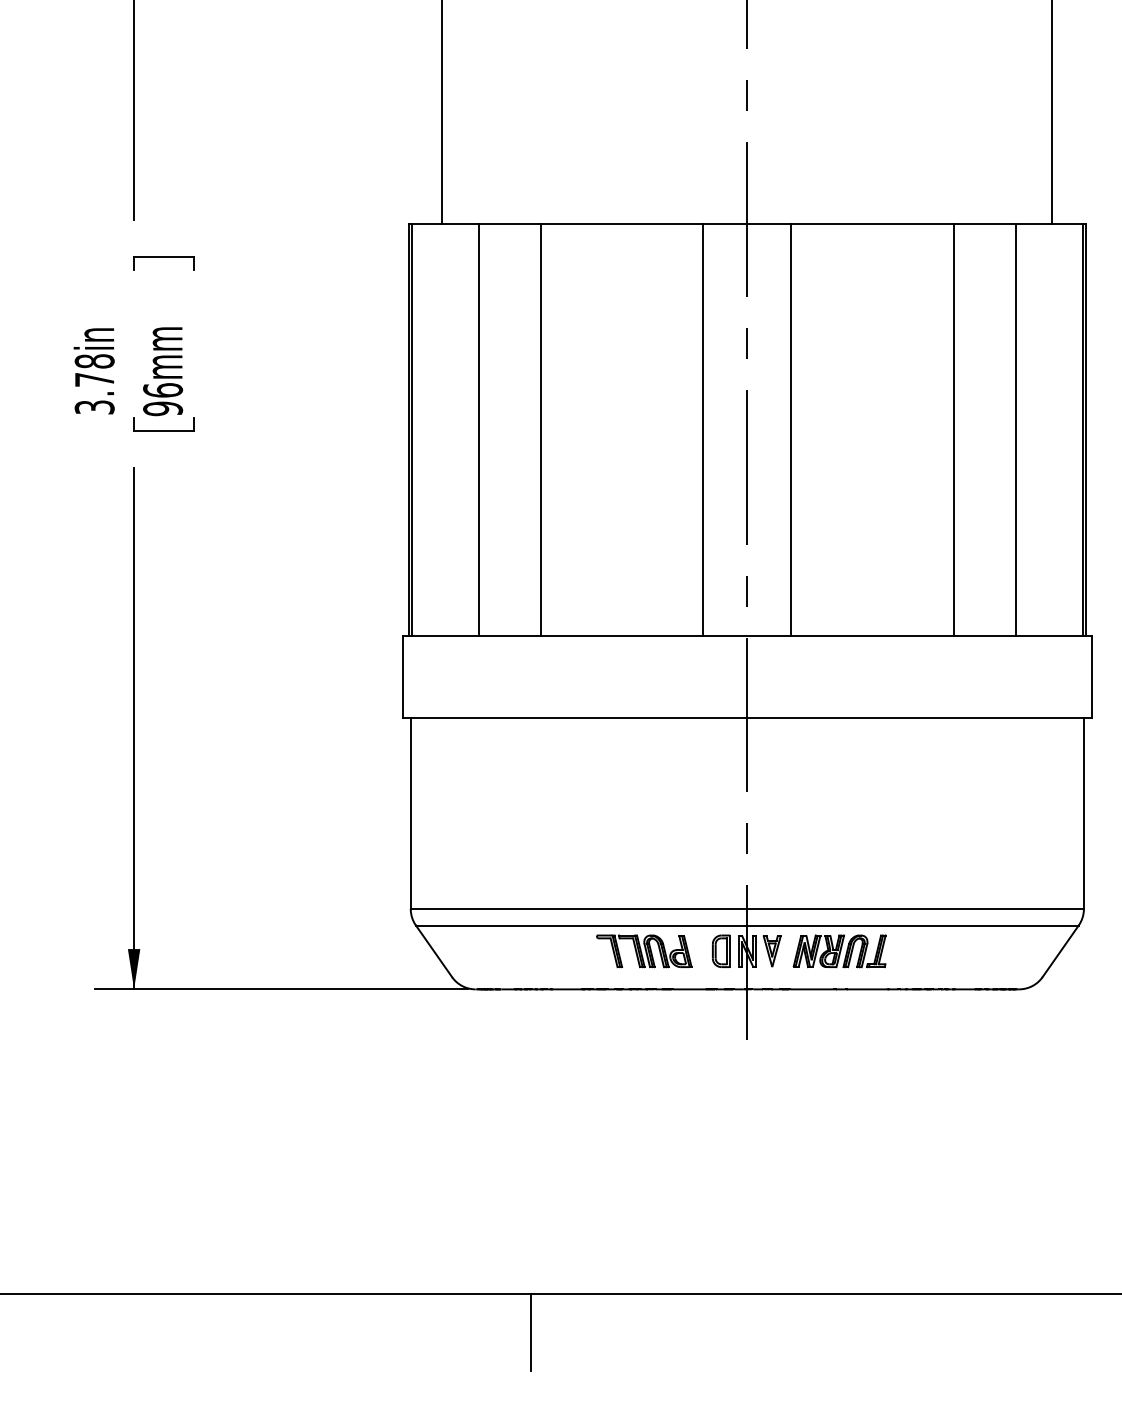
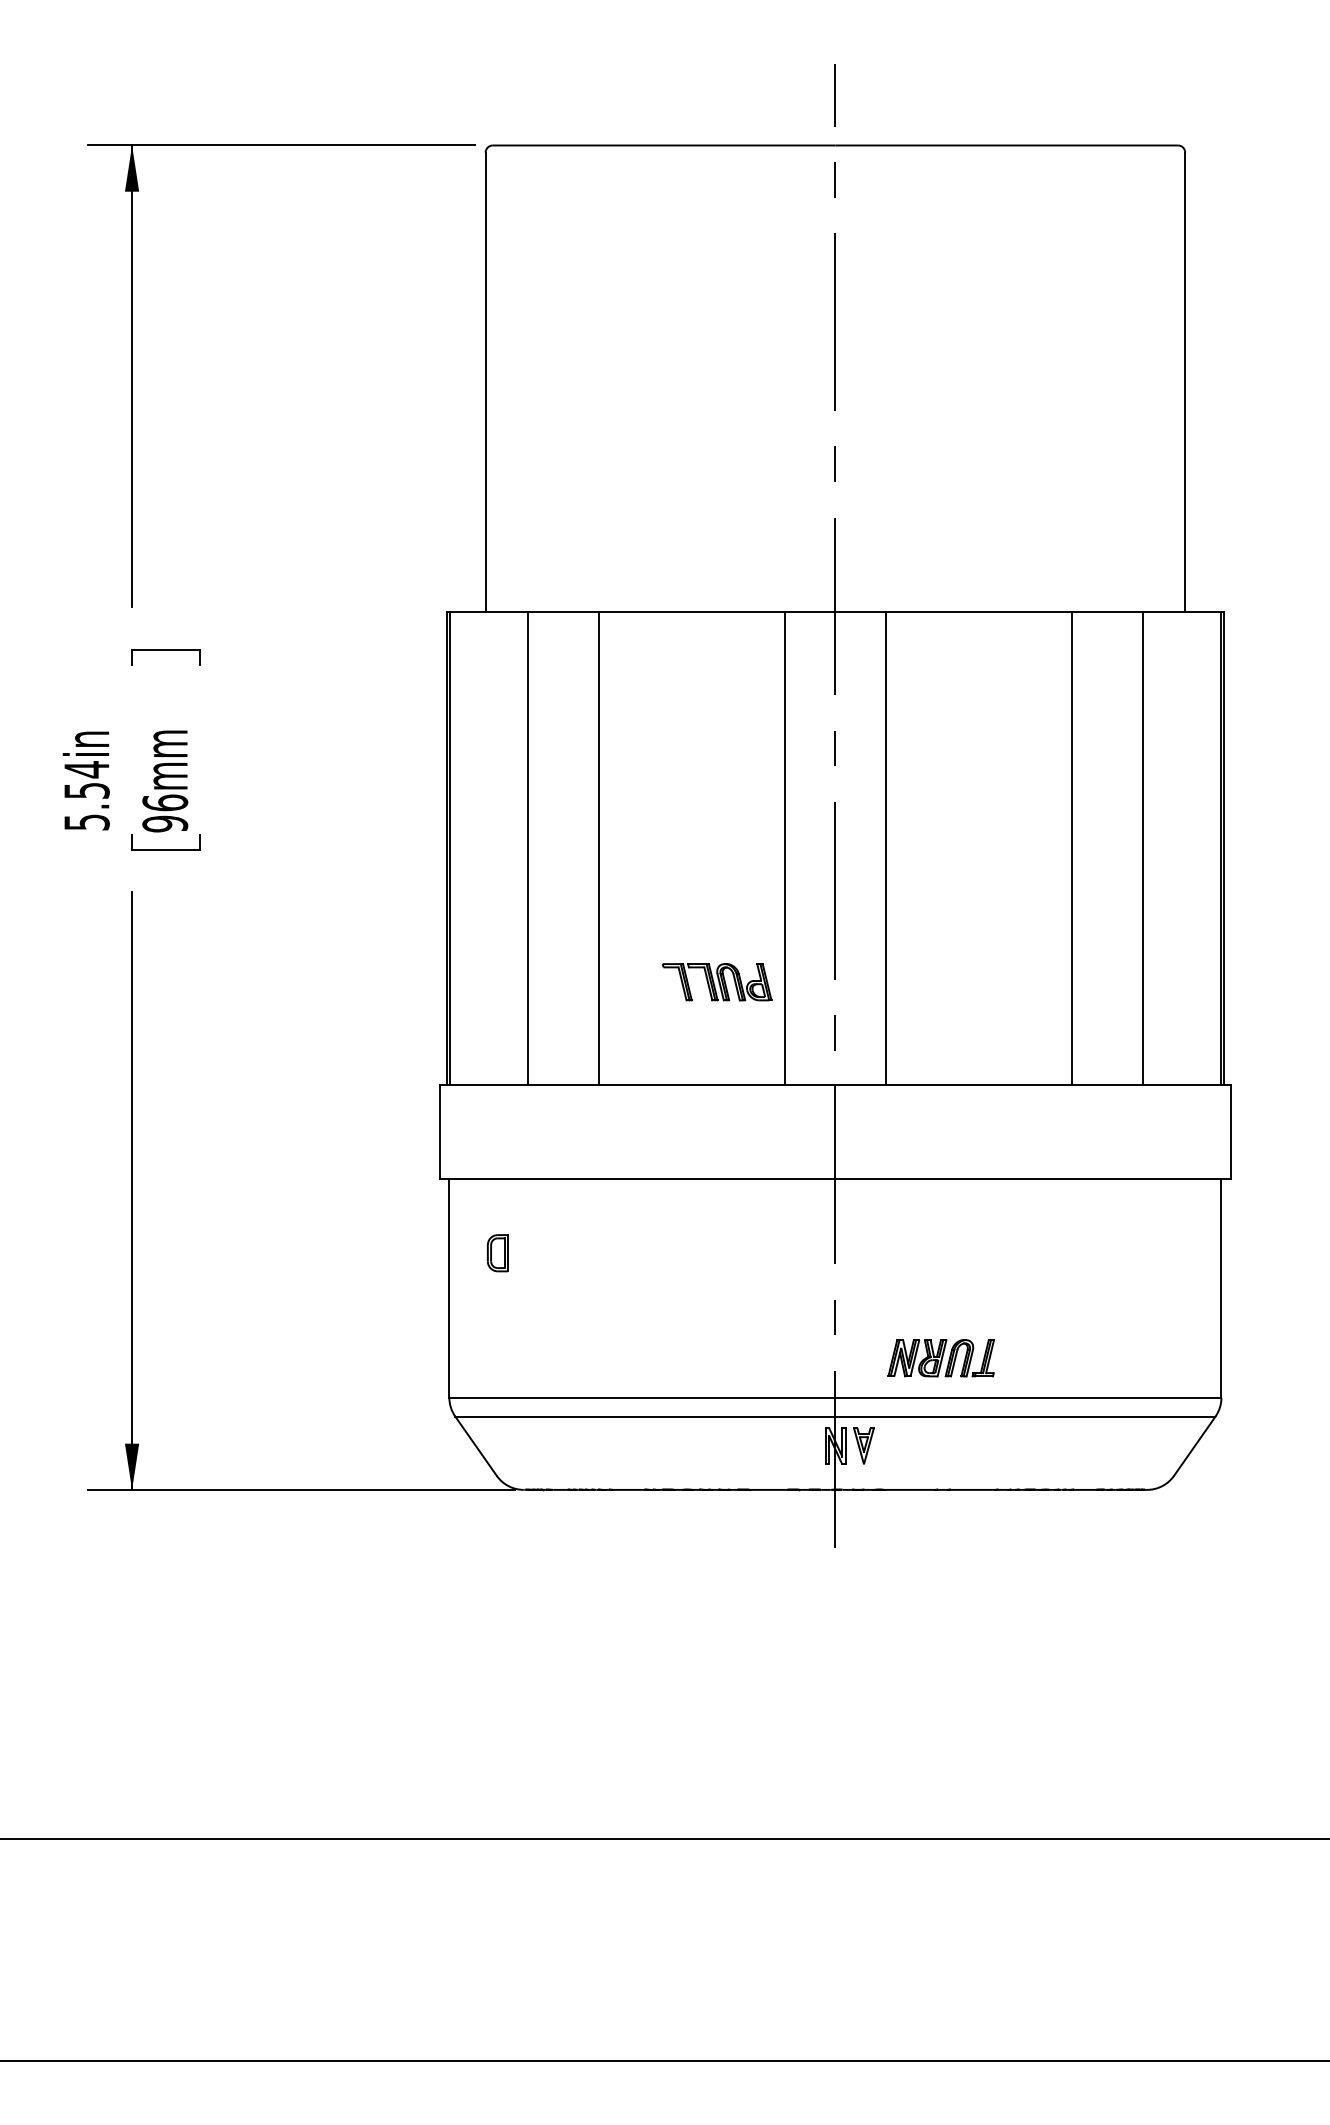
text: (94, 383) -> (86, 795), 3.78in -> 5.54in
part: (644, 951) -> (717, 982), moved
part: (721, 951) -> (497, 1253), moved
part: (838, 951) -> (940, 1358), moved
line: (531, 1332) -> (587, 1883), removed

